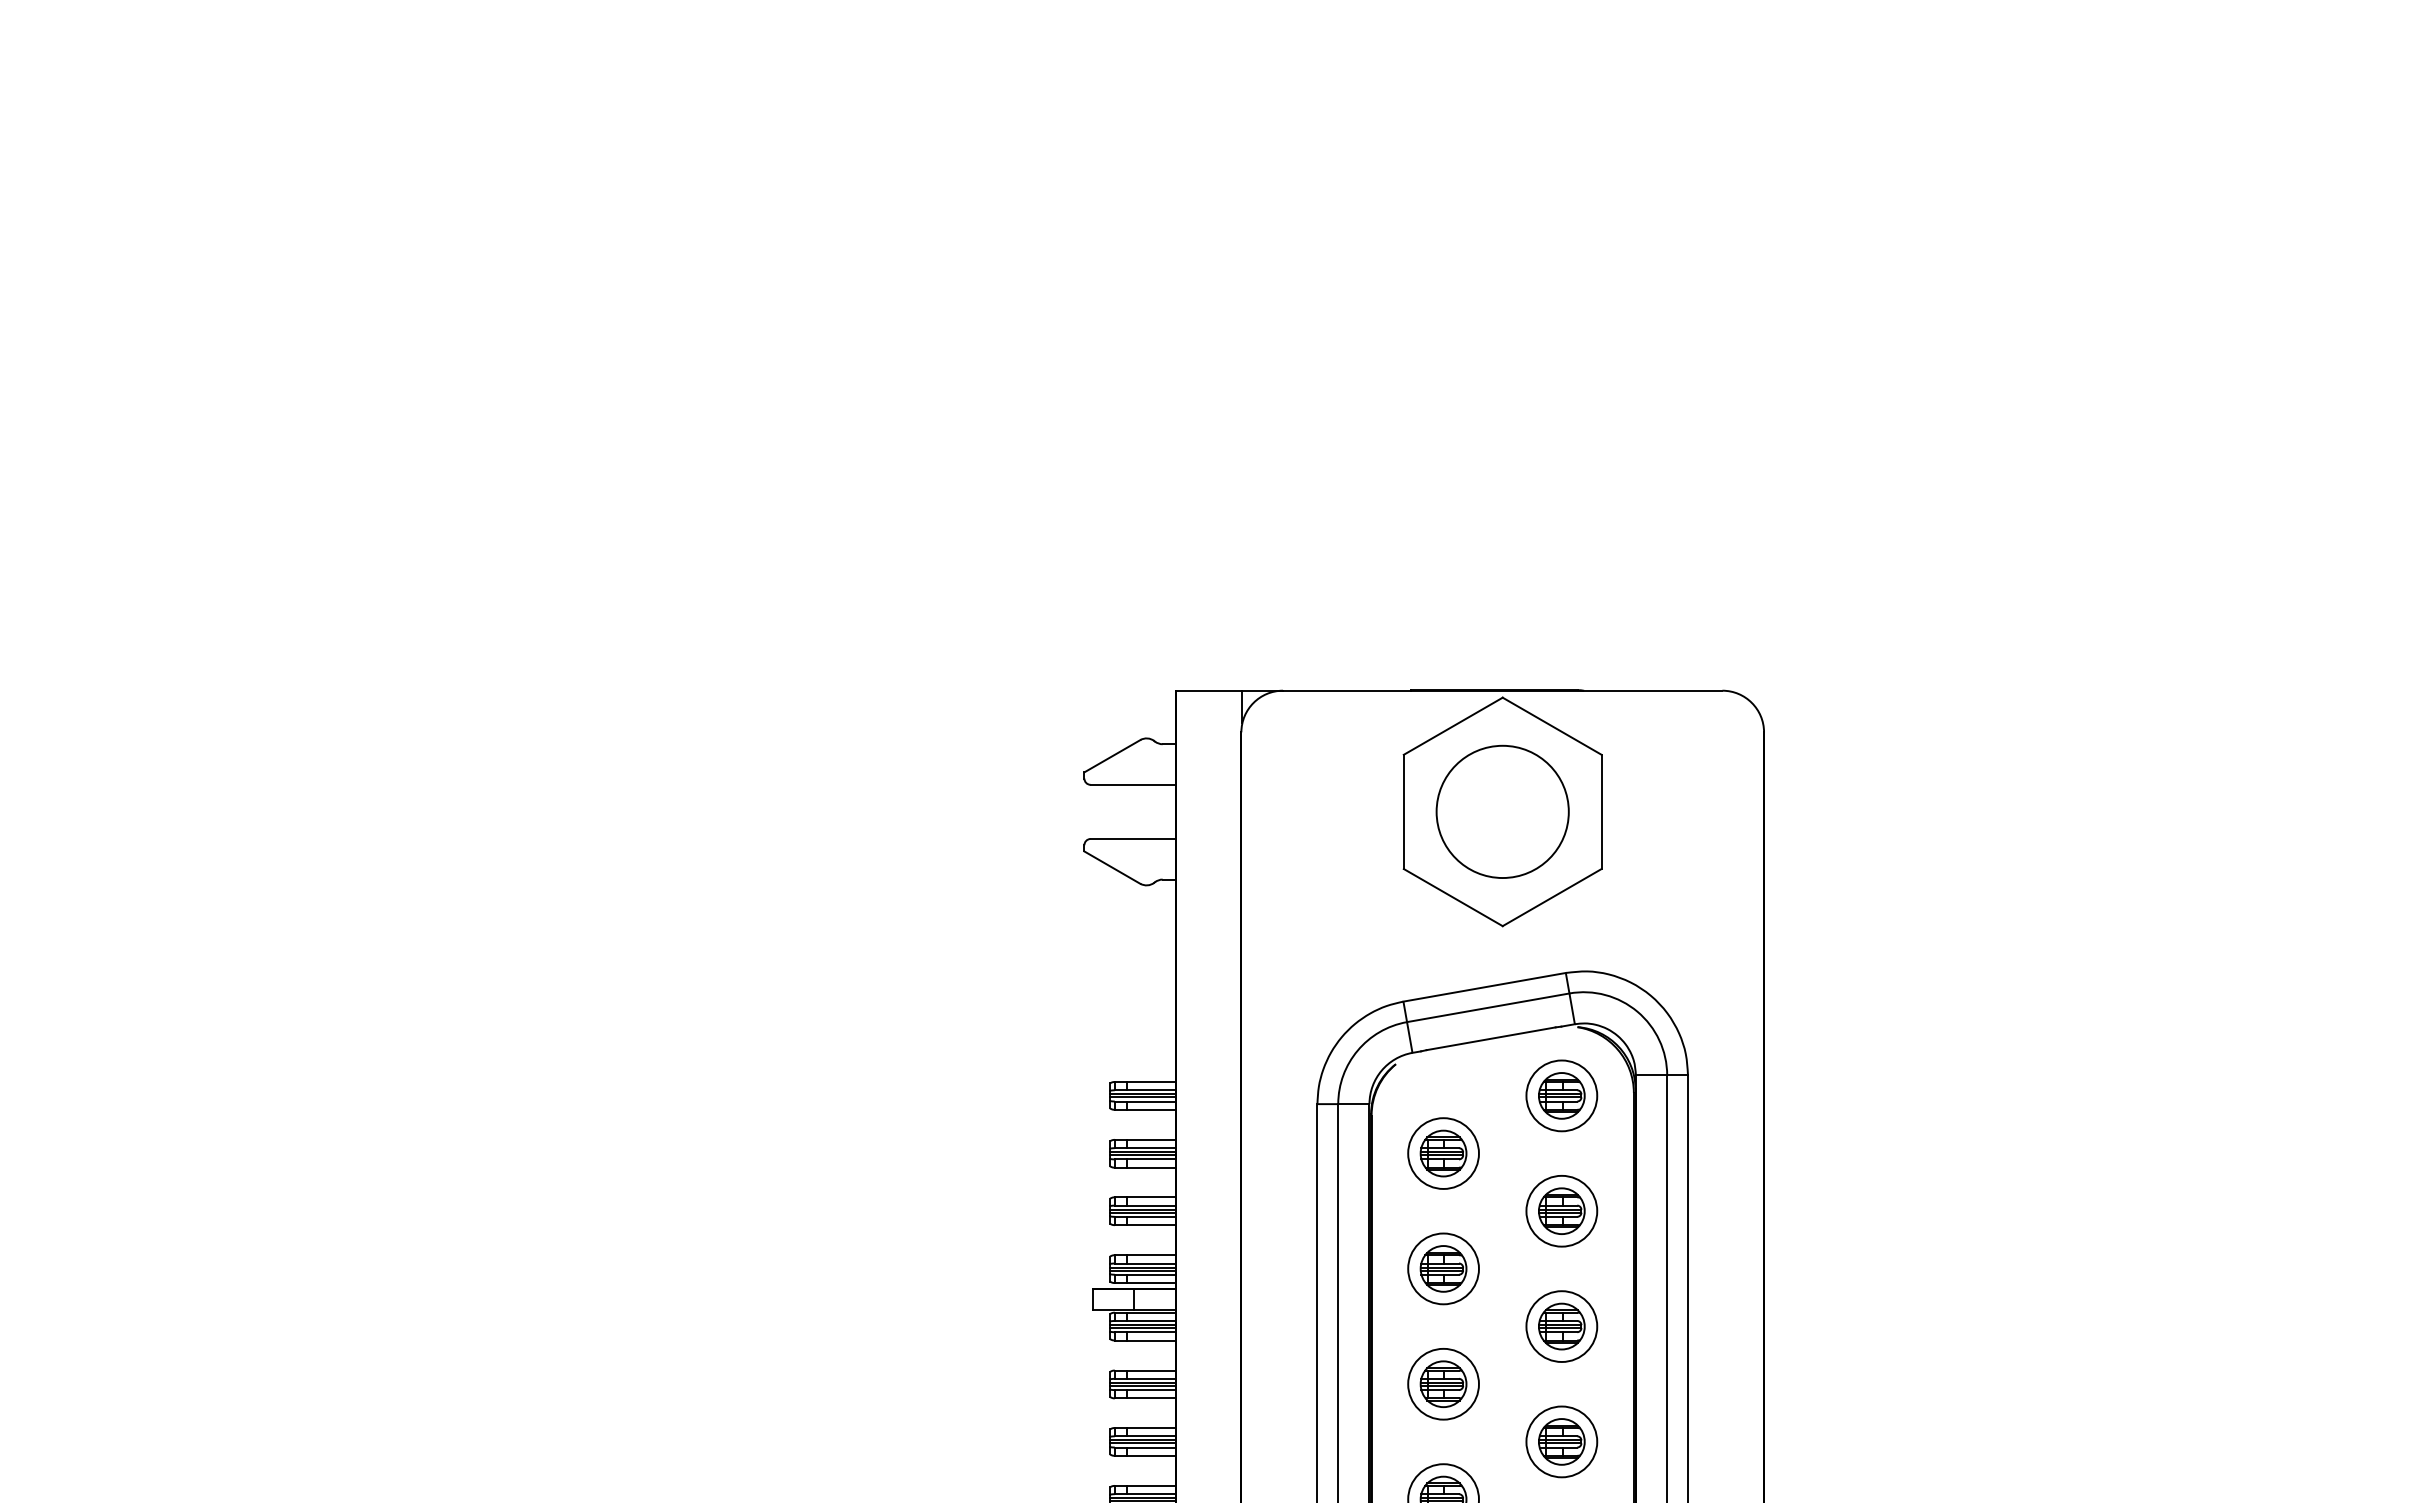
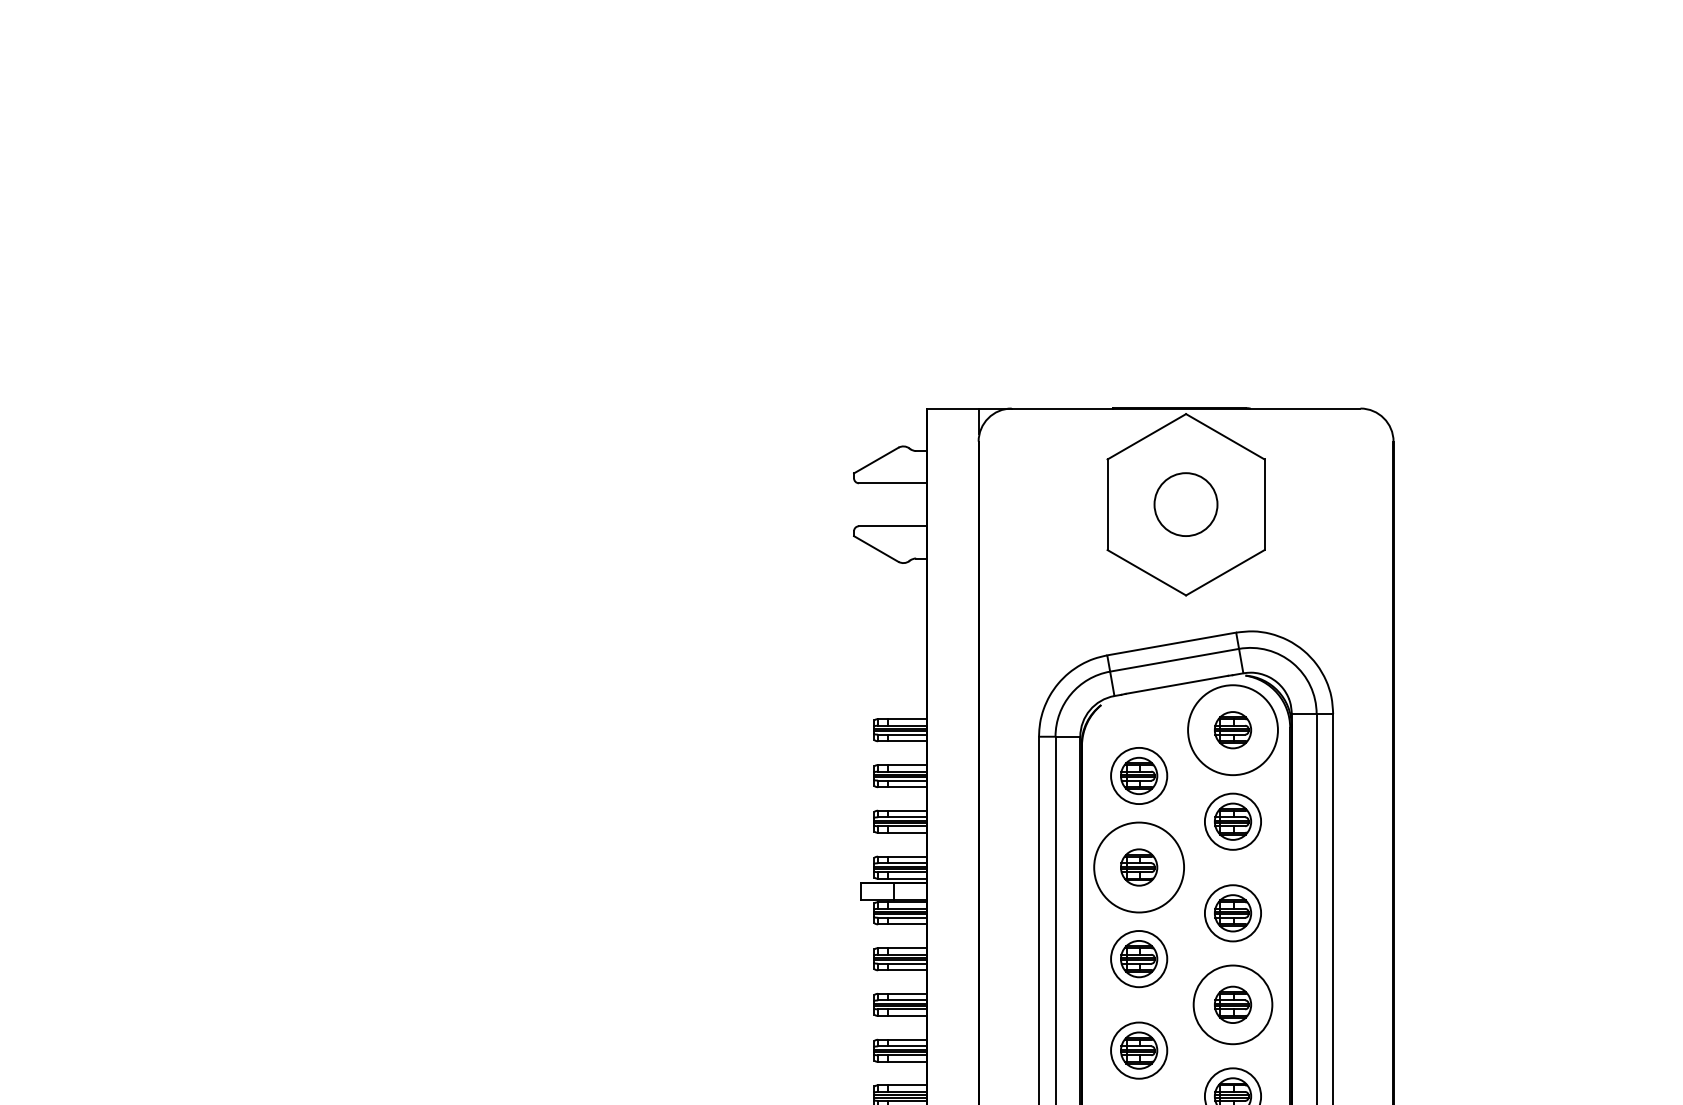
circle: (1502, 811) -> (1185, 504), size x0.6
circle: (1561, 1095) -> (1232, 729), size x1.6
circle: (1443, 1268) -> (1139, 867), size x1.6
circle: (1561, 1441) -> (1232, 1004), size x1.4

